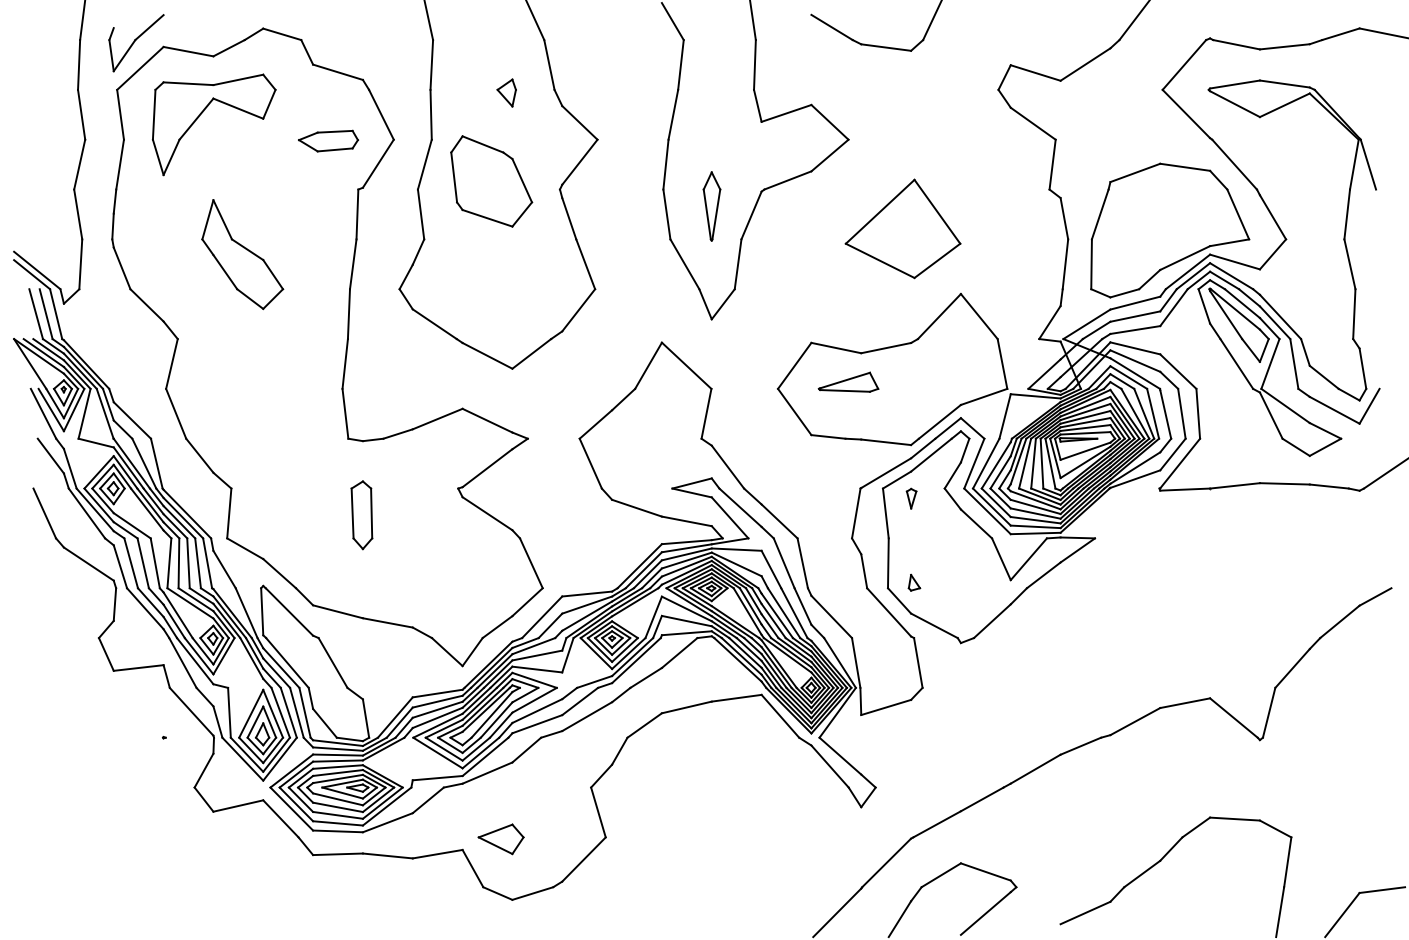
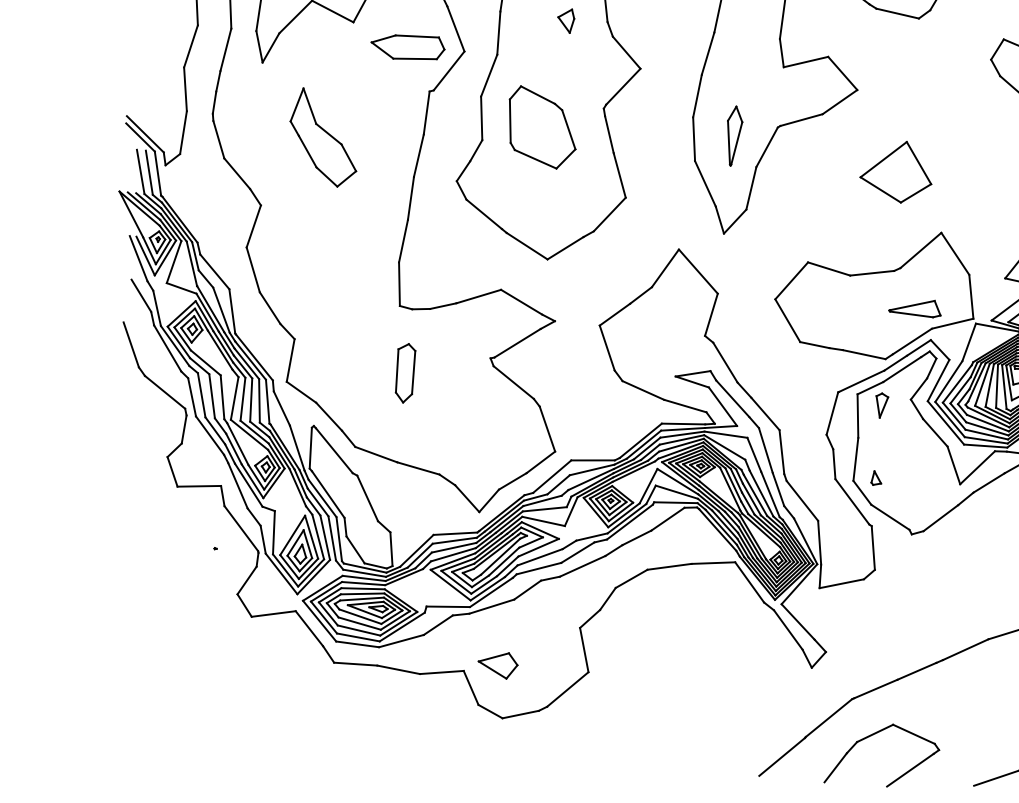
part: (328, 140) -> (407, 46), size x1.43
part: (491, 181) -> (542, 127), moved
part: (902, 228) -> (896, 171), size x0.71
part: (848, 381) -> (915, 306), moved
part: (911, 498) -> (881, 405), size x1.43

